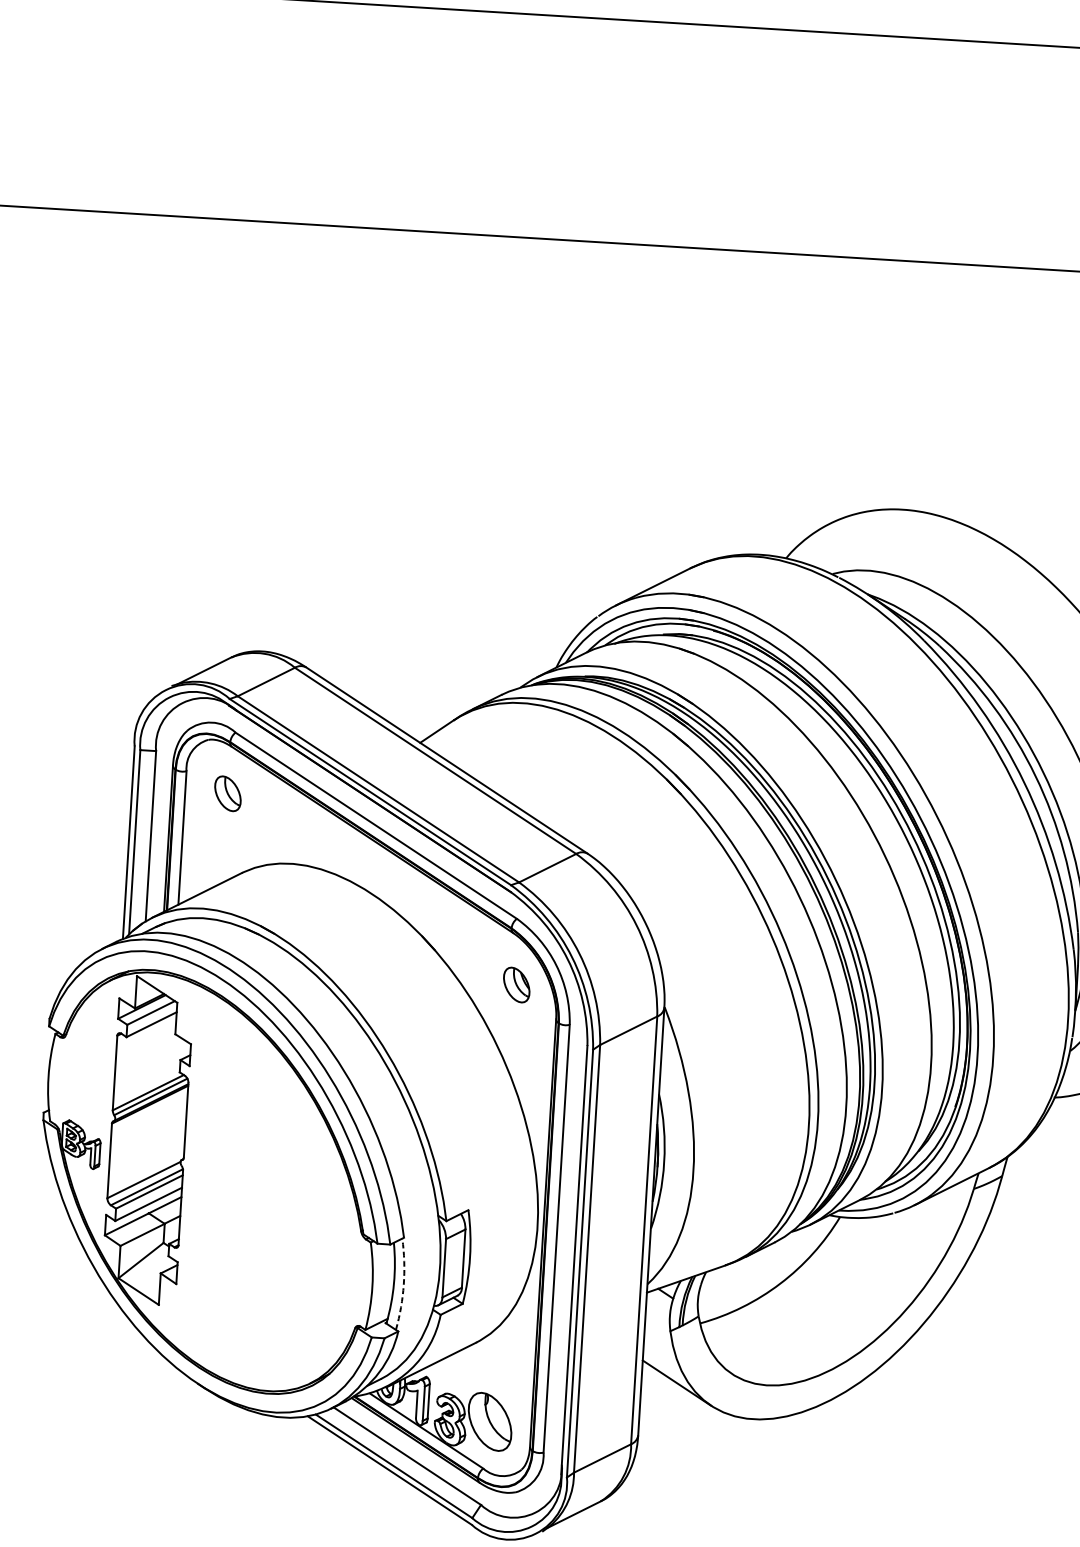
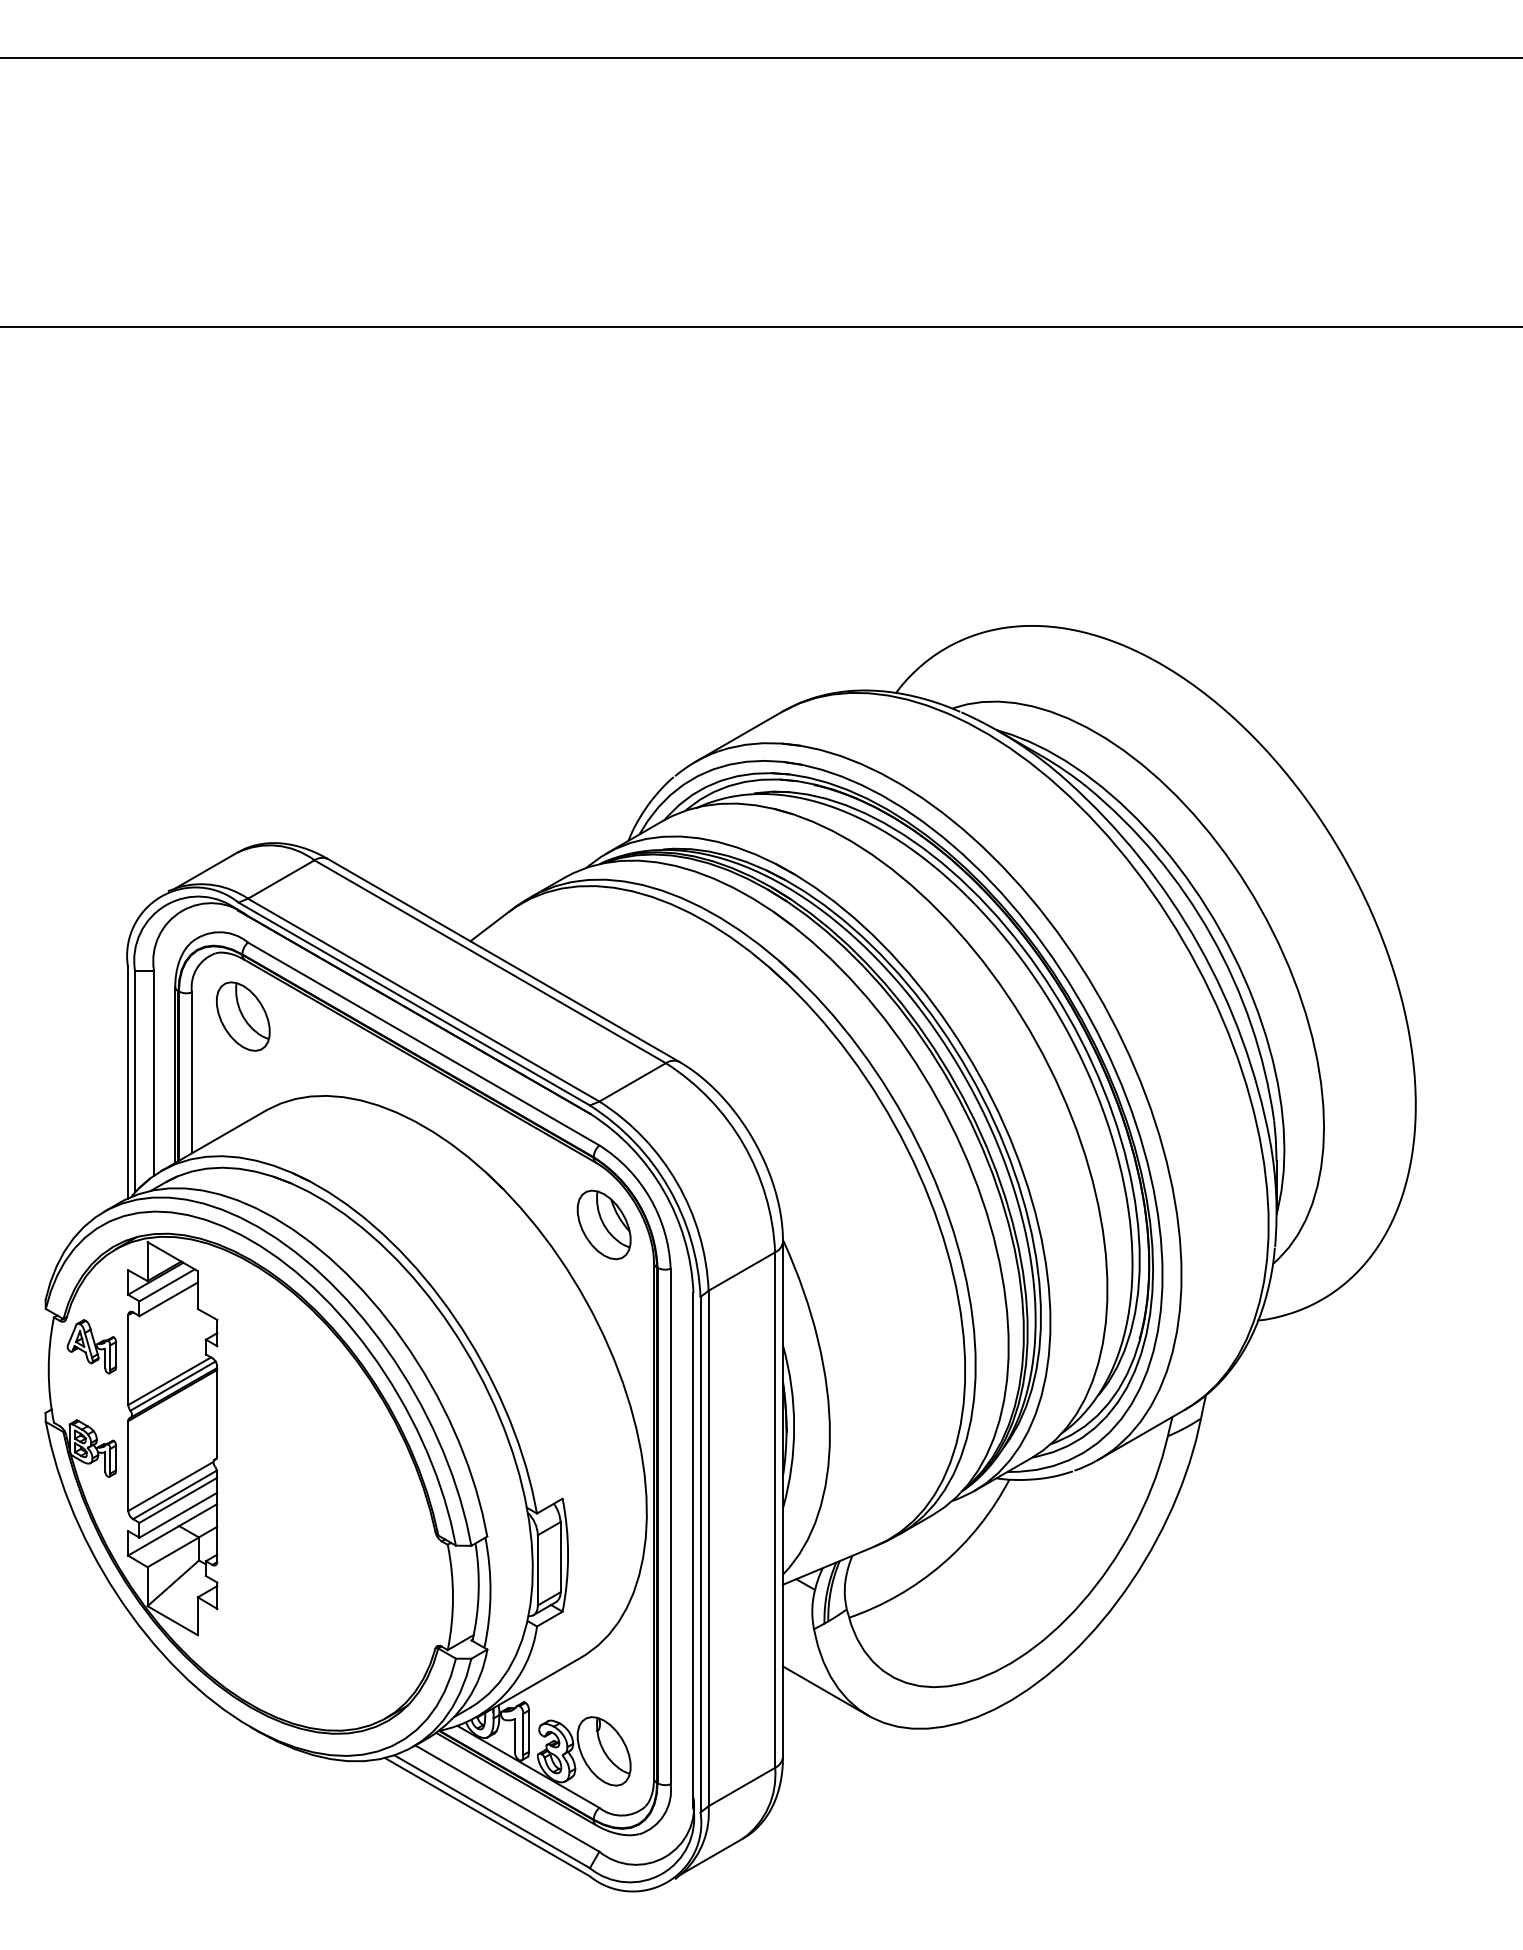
part: (228, 793) -> (243, 1016), size x1.67
part: (516, 984) -> (603, 1224), size x1.67
part: (85, 1059) -> (91, 1346), added
arc: (403, 1284) -> (490, 1592), dashed -> solid

